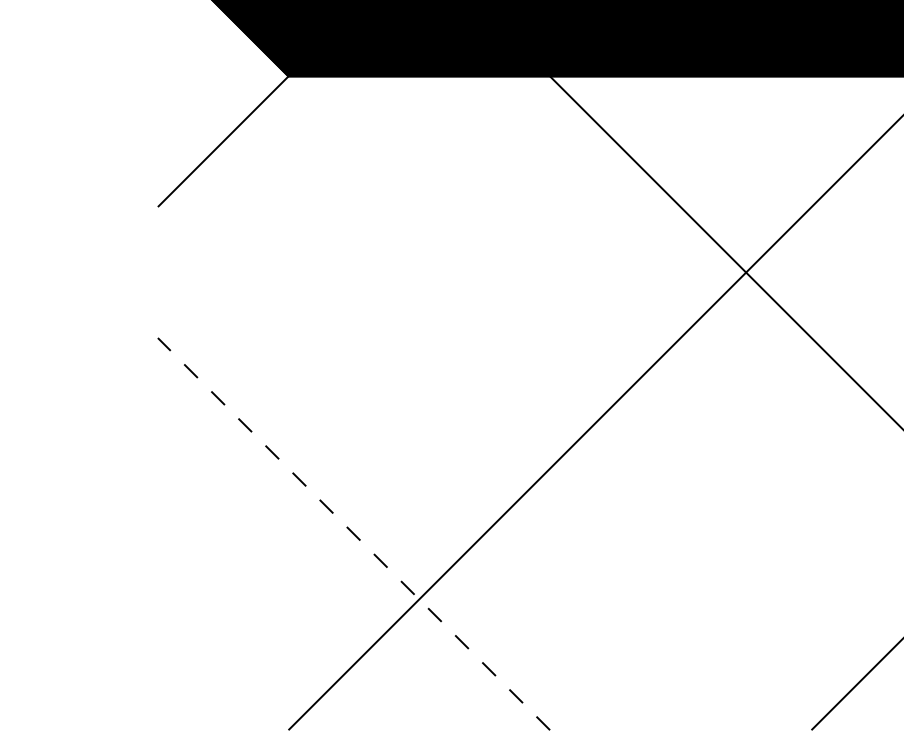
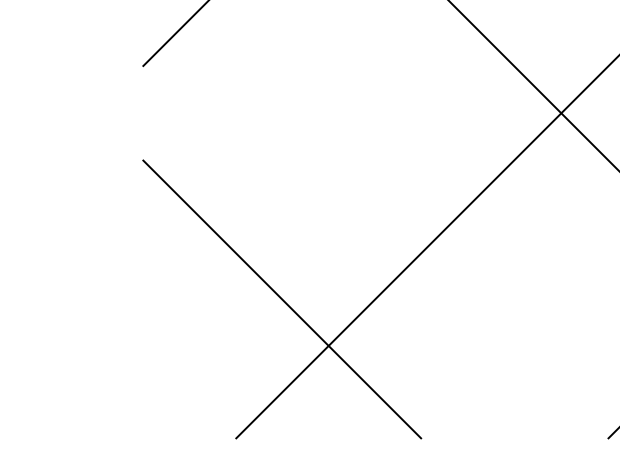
line: (353, 533) -> (281, 299), dashed -> solid

